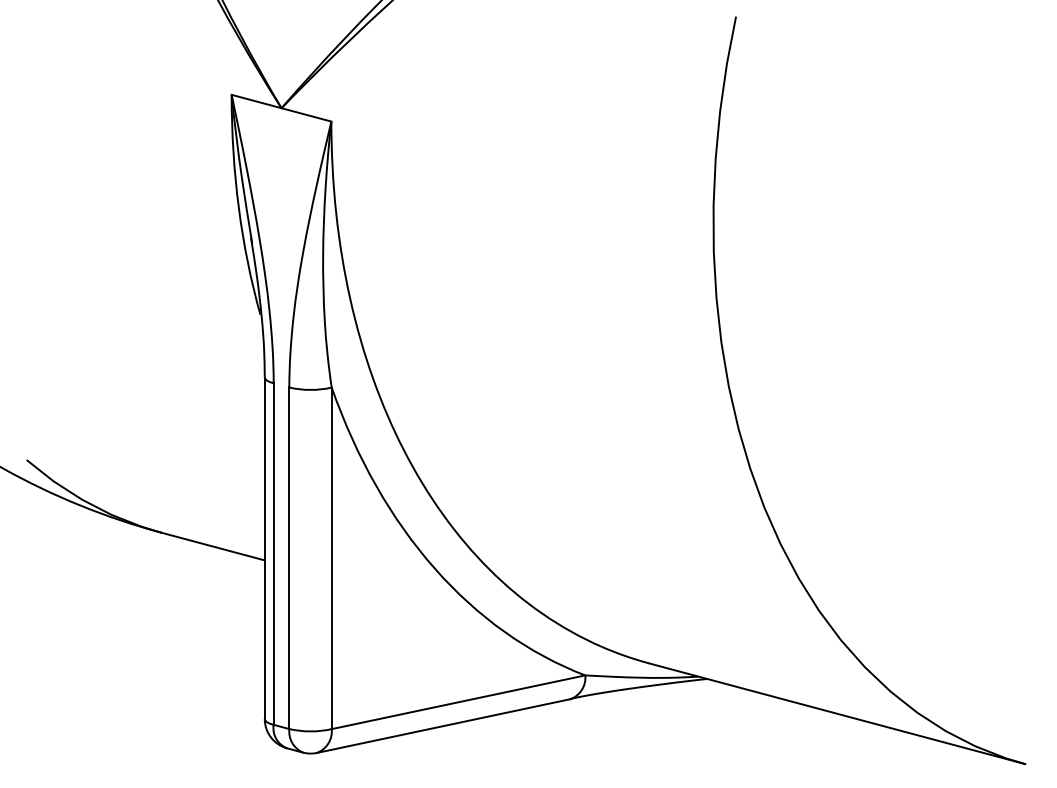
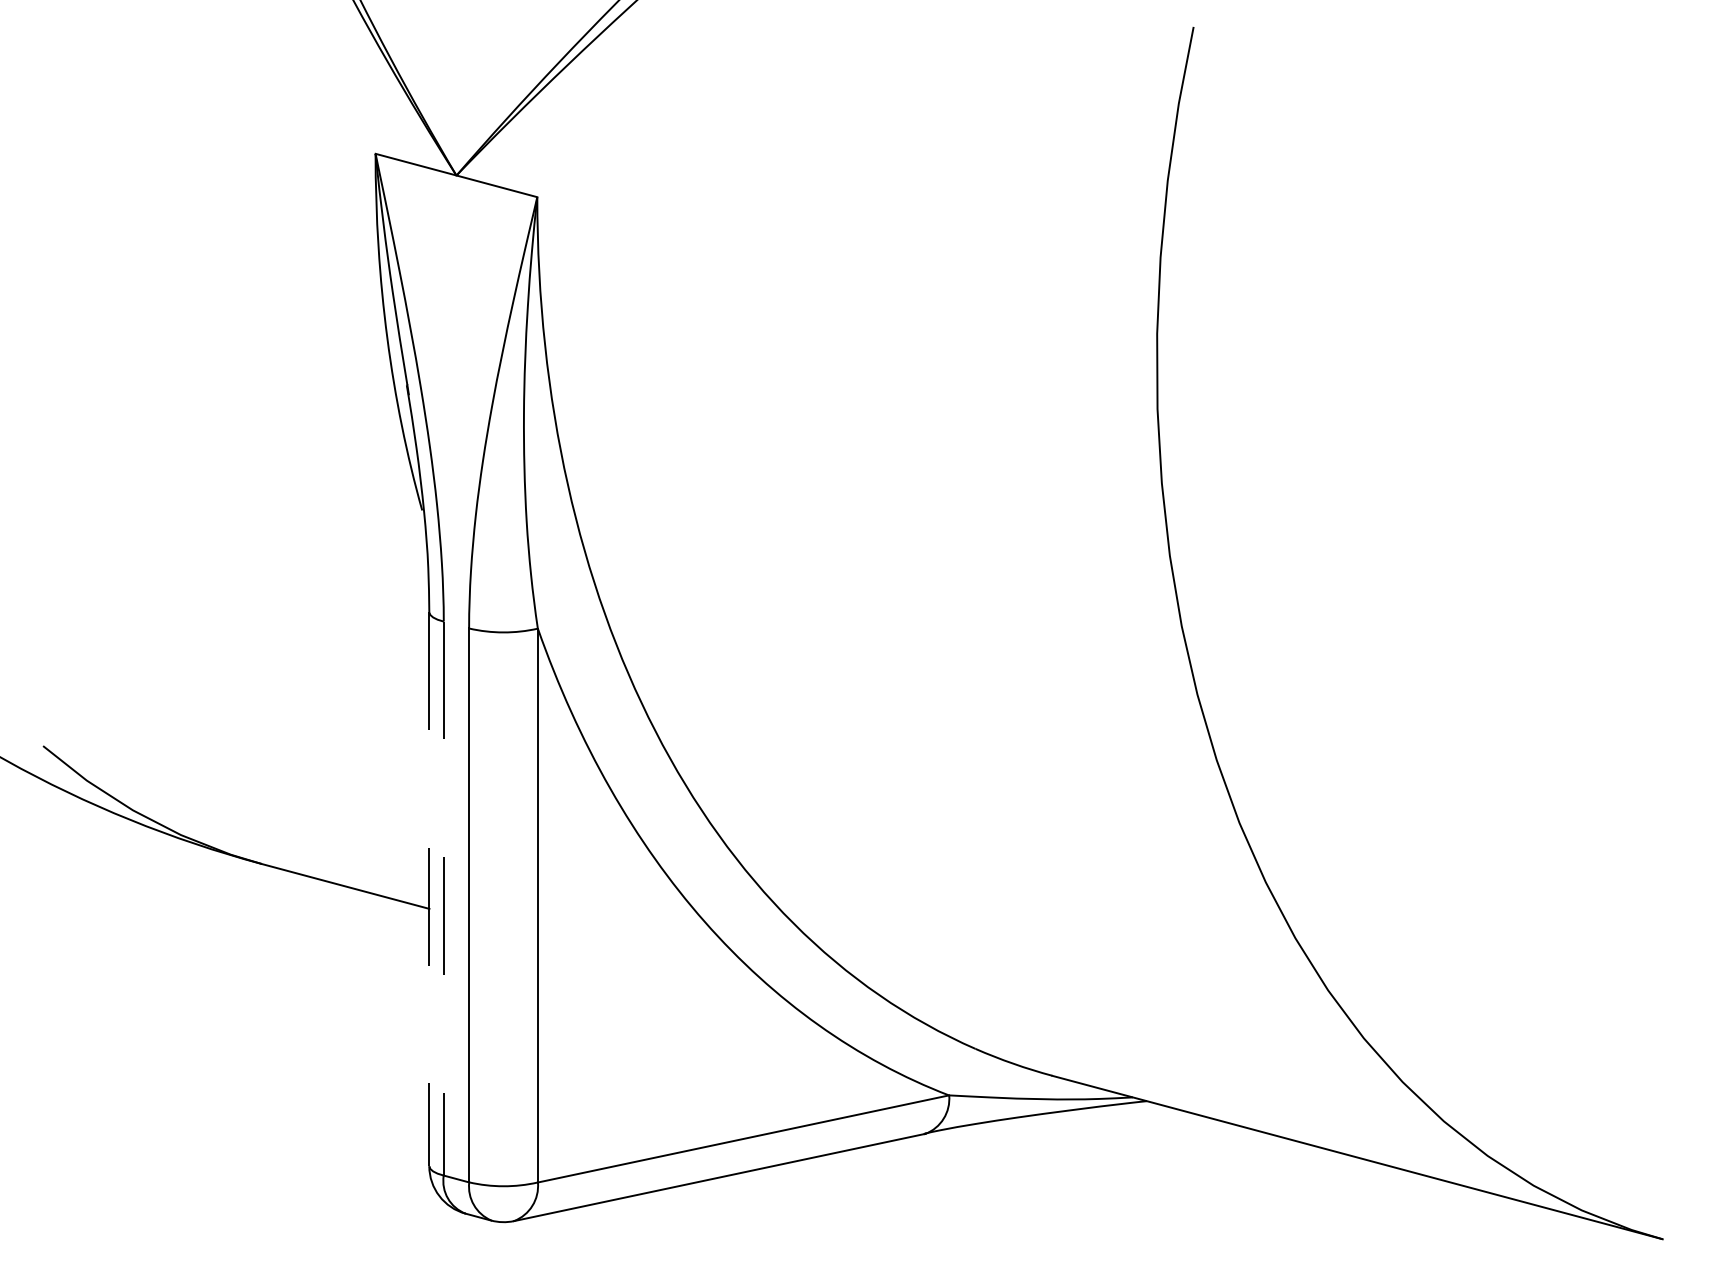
line: (264, 548) -> (428, 889), solid -> dashed
line: (273, 554) -> (443, 899), solid -> dashed

